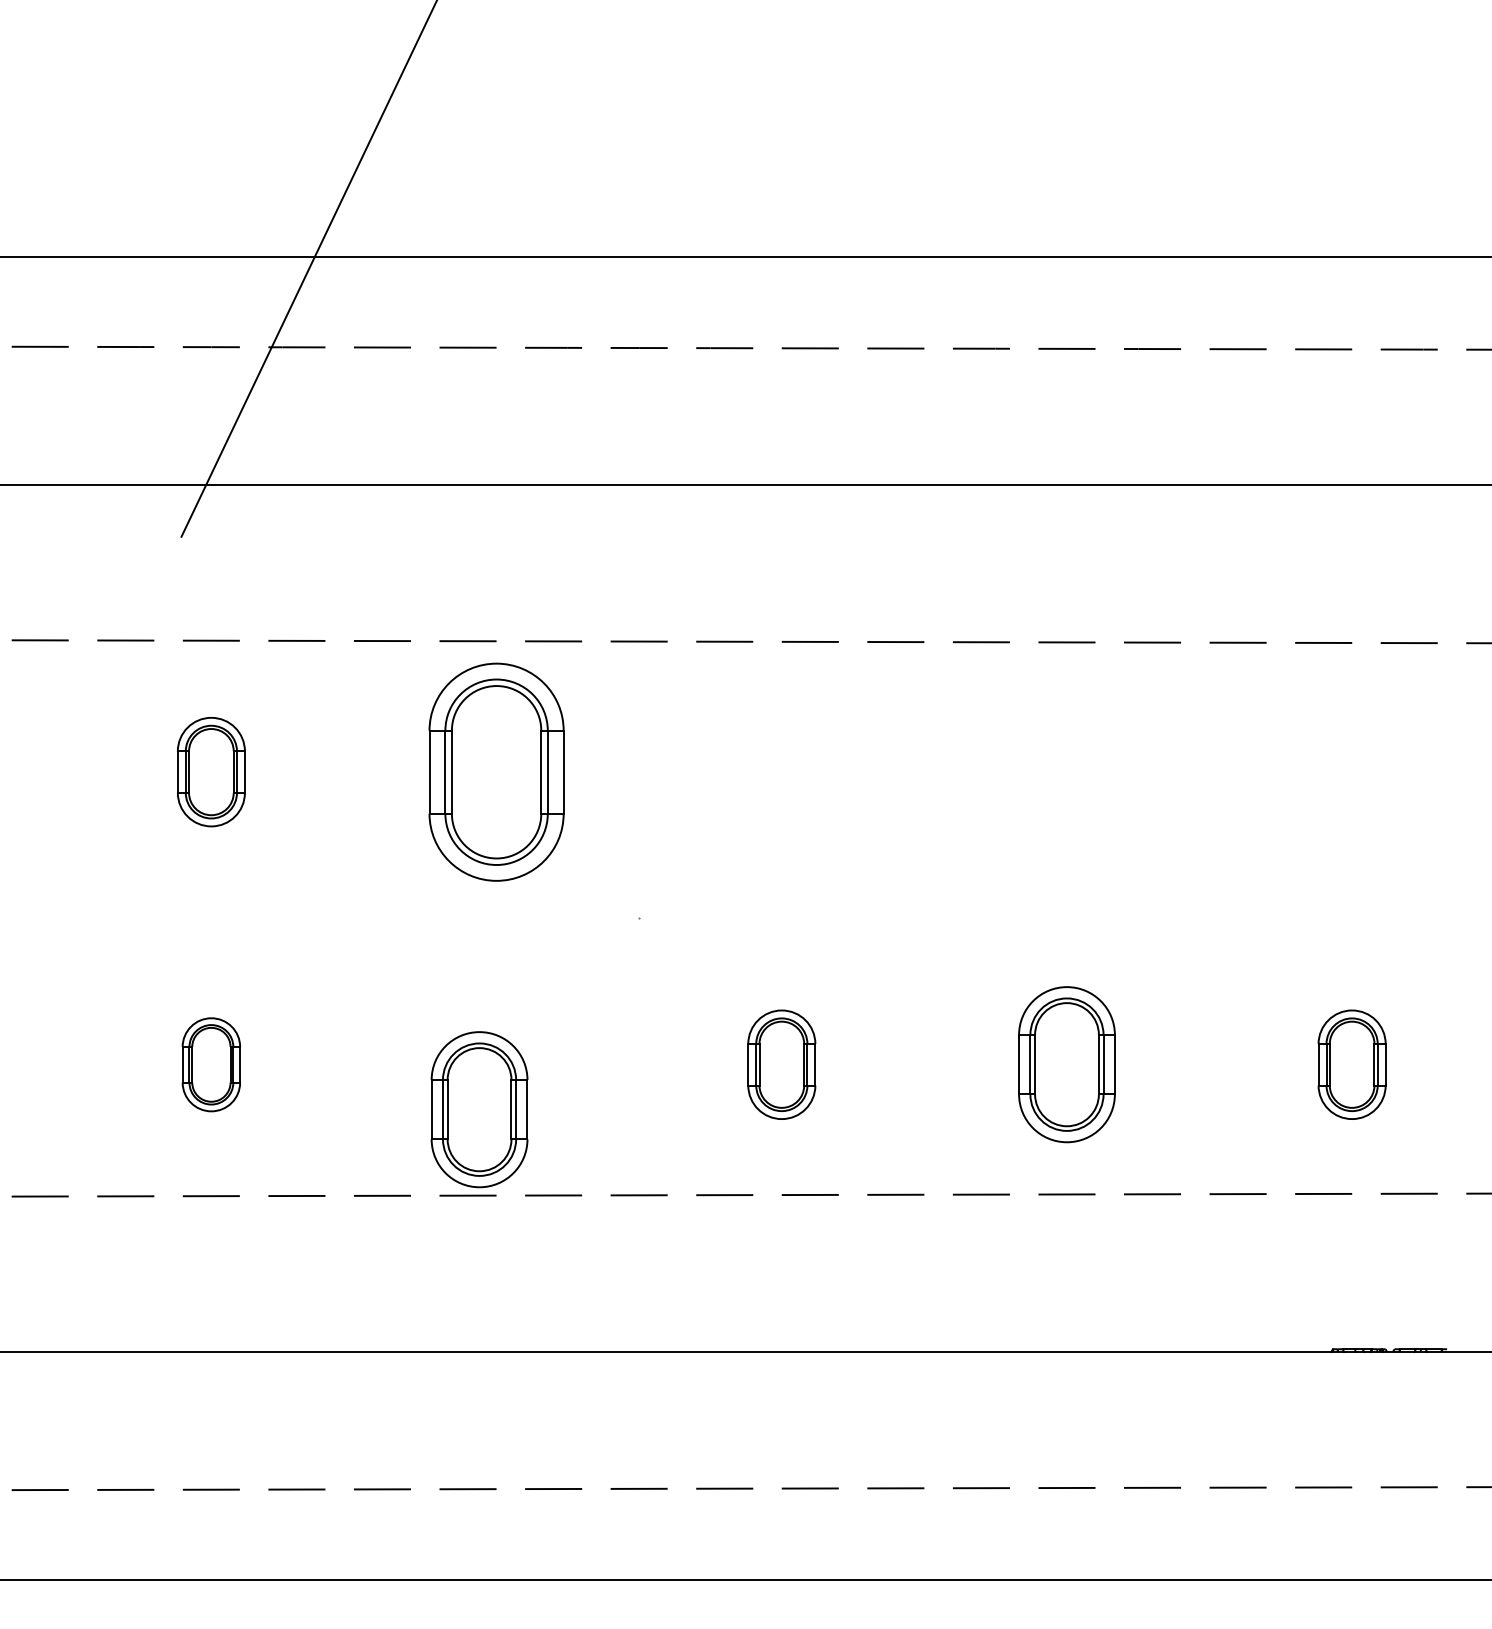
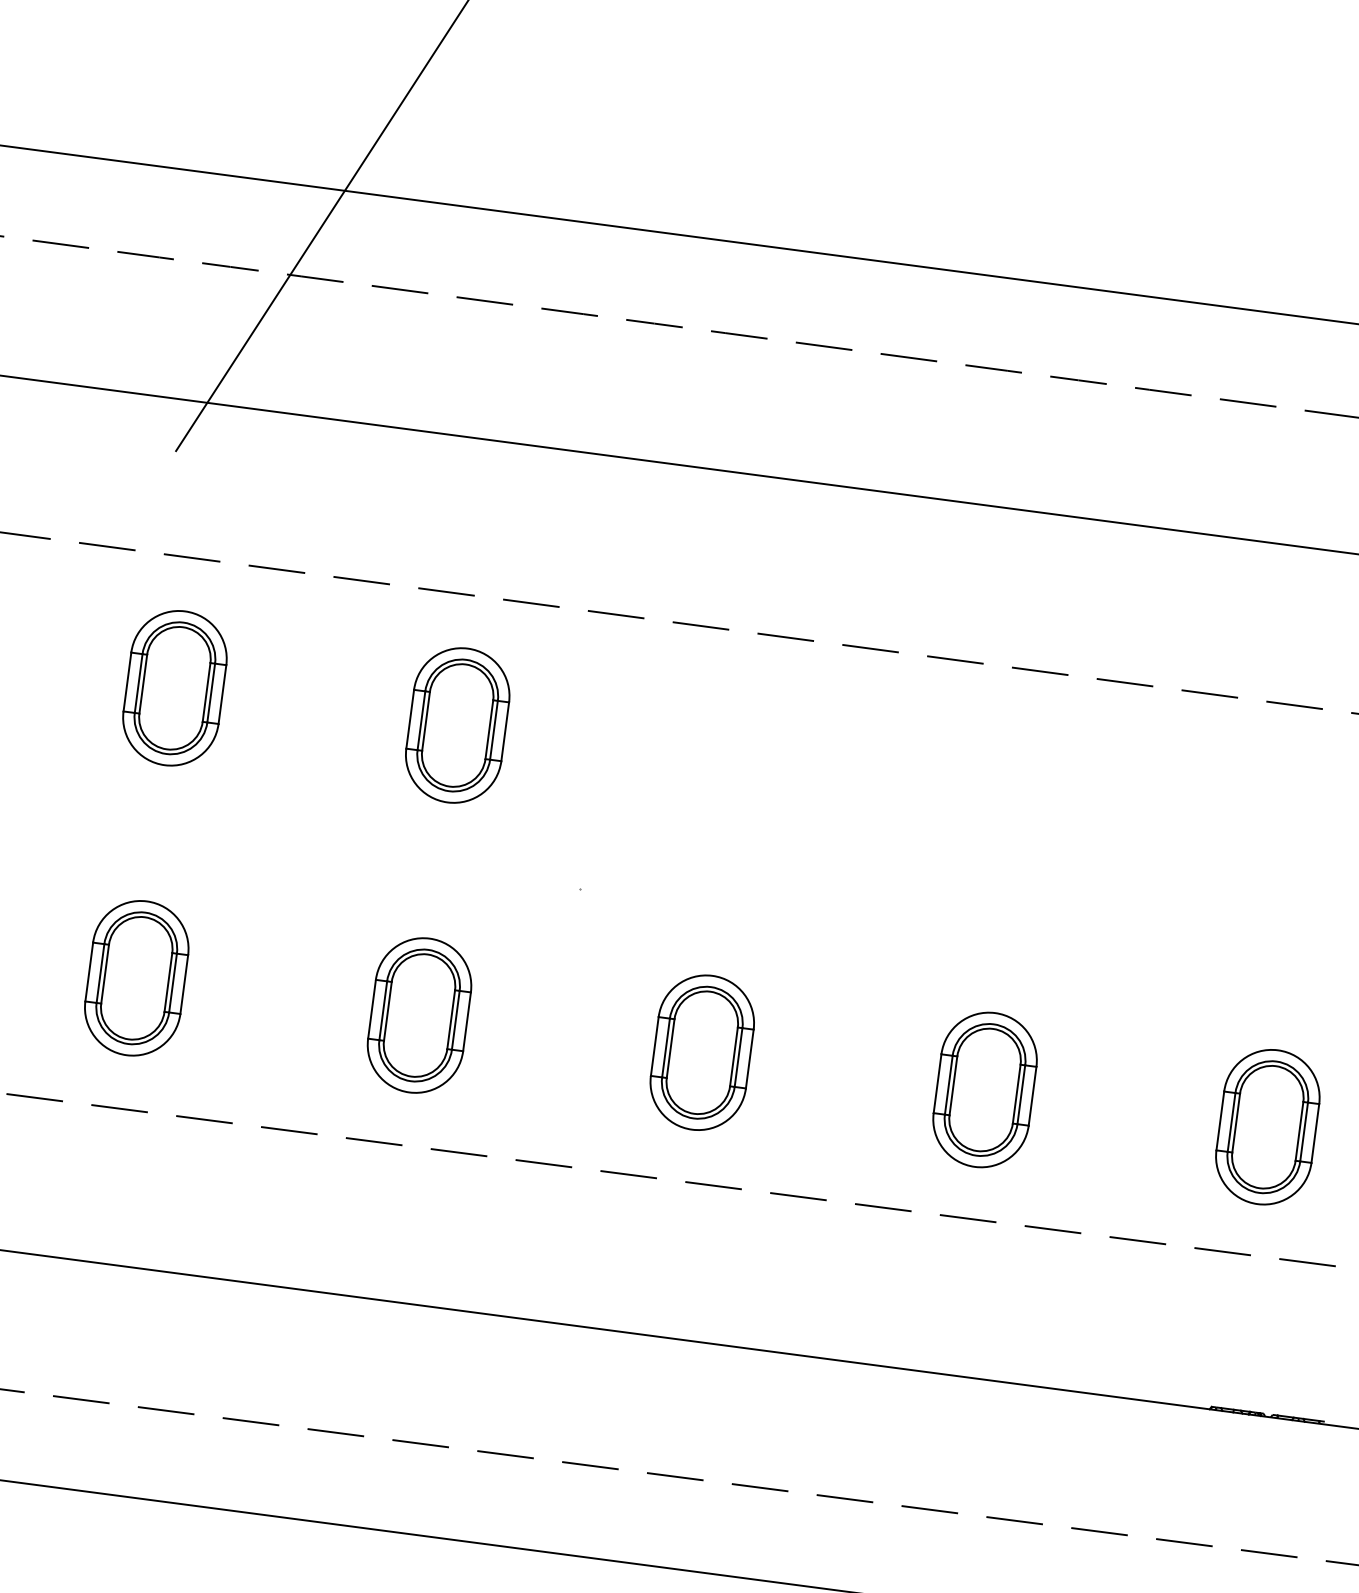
part: (211, 771) -> (175, 687), size x1.43
part: (496, 771) -> (457, 724), size x0.71
part: (211, 1064) -> (136, 978), size x1.67
part: (781, 1064) -> (702, 1052), size x1.43
part: (1351, 1064) -> (1267, 1126), size x1.43
part: (479, 1109) -> (419, 1015), moved

